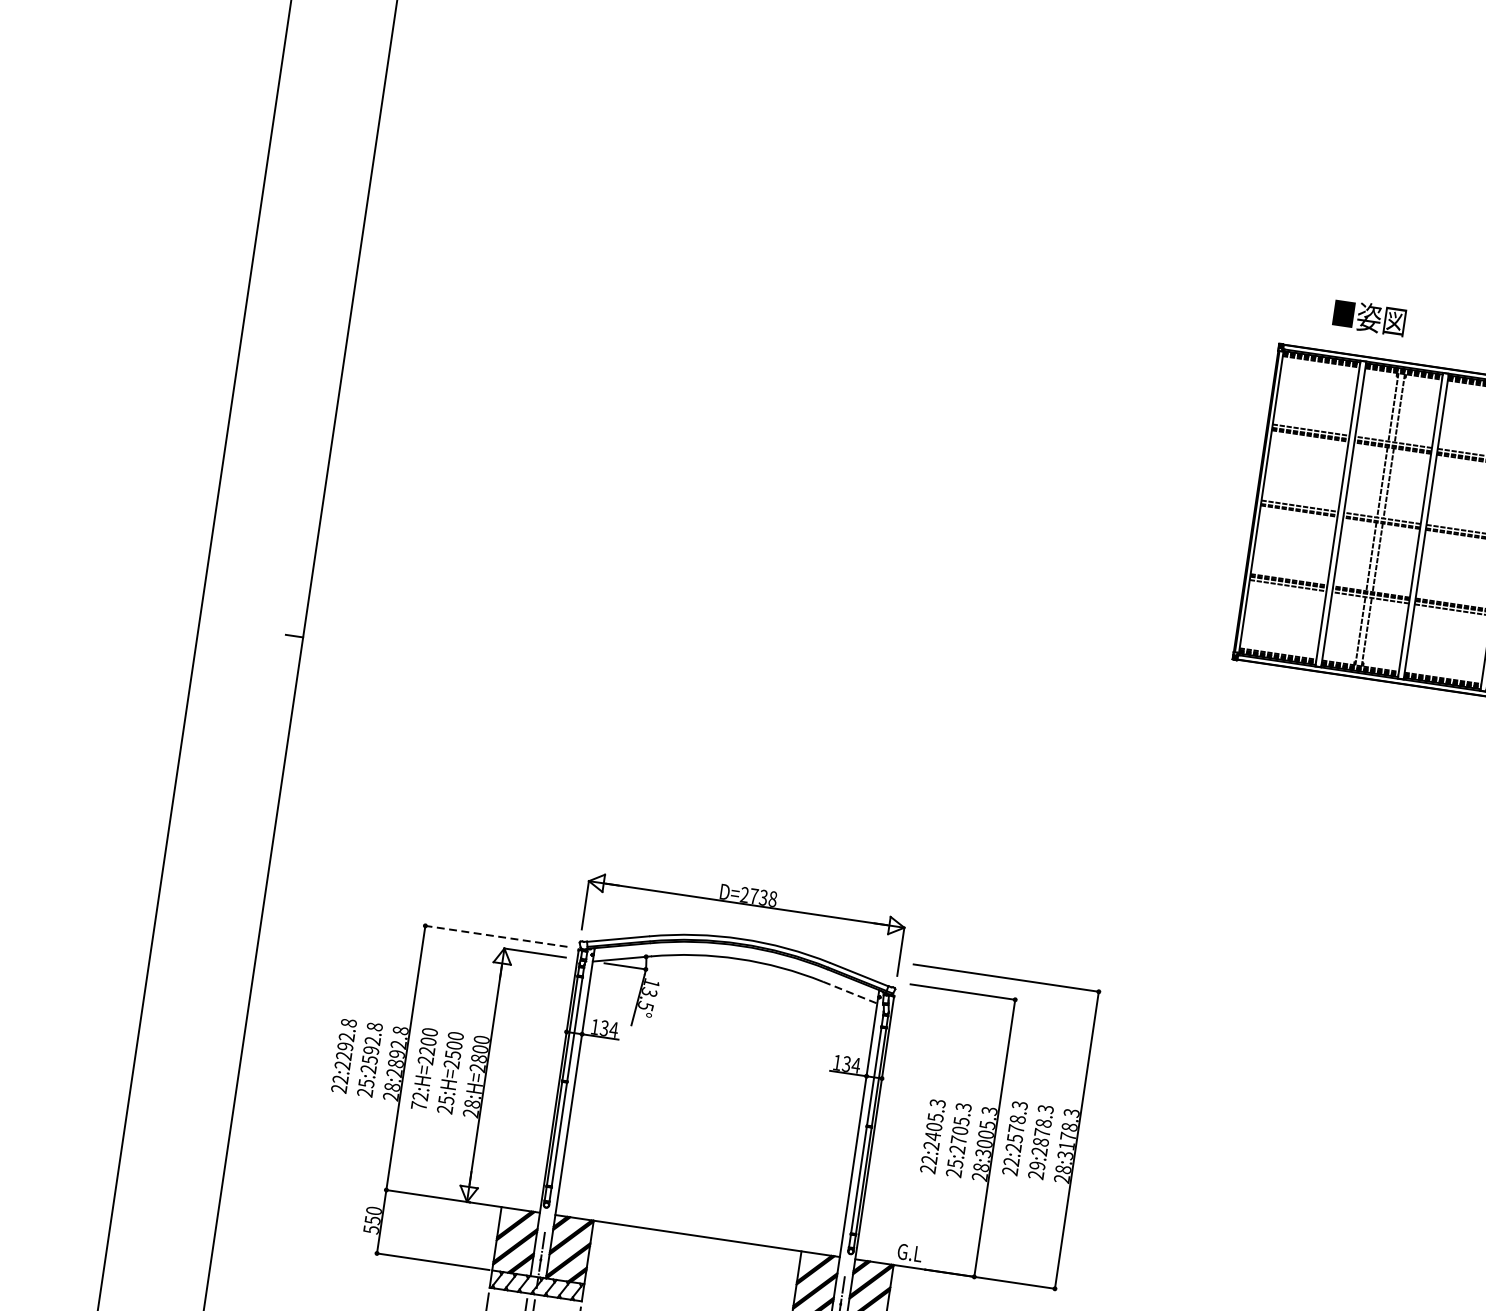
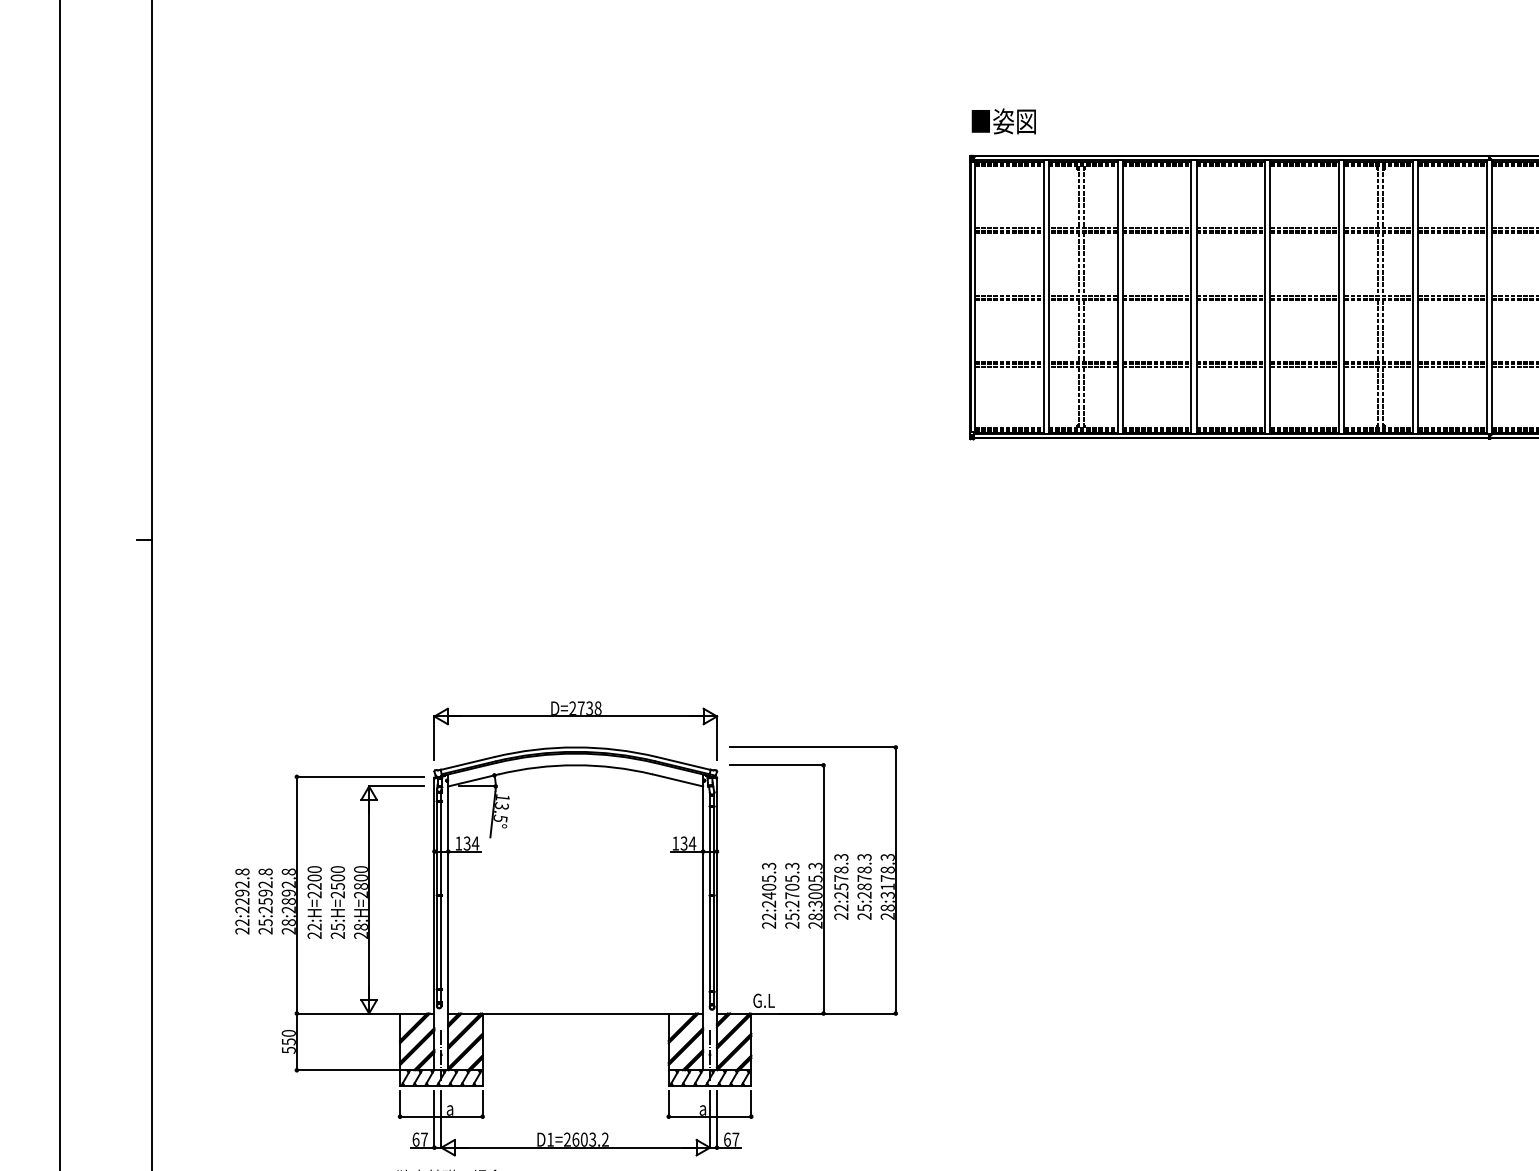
text: (1369, 317) -> (1003, 121), moved
line: (496, 935) -> (360, 776), dashed -> solid
line: (849, 992) -> (677, 780), dashed -> solid
text: (418, 1105) -> (314, 935), 72:H=2200 -> 22:H=2200
text: (1037, 1165) -> (864, 907), 29:2878.3 -> 25:2878.3

